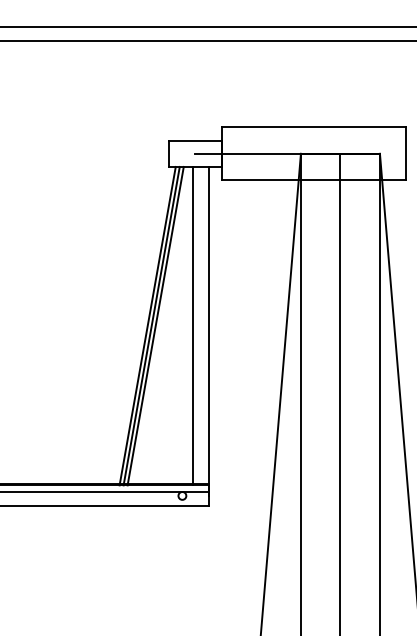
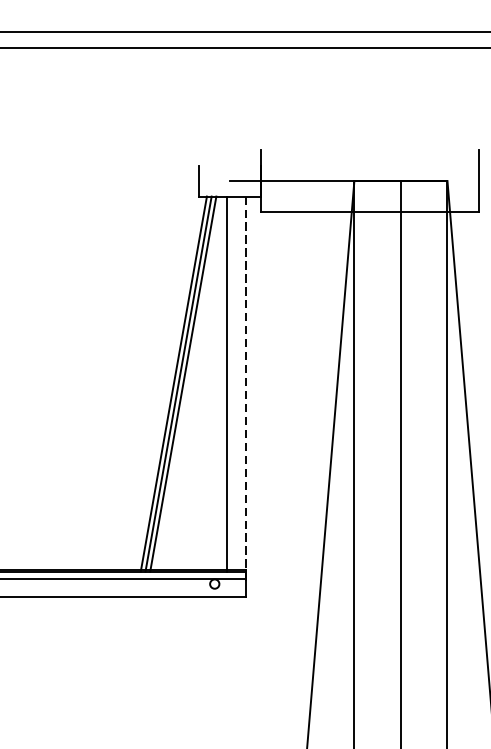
line: (313, 127) -> (369, 150), removed
line: (195, 140) -> (230, 165), removed
line: (208, 331) -> (245, 390), solid -> dashed

